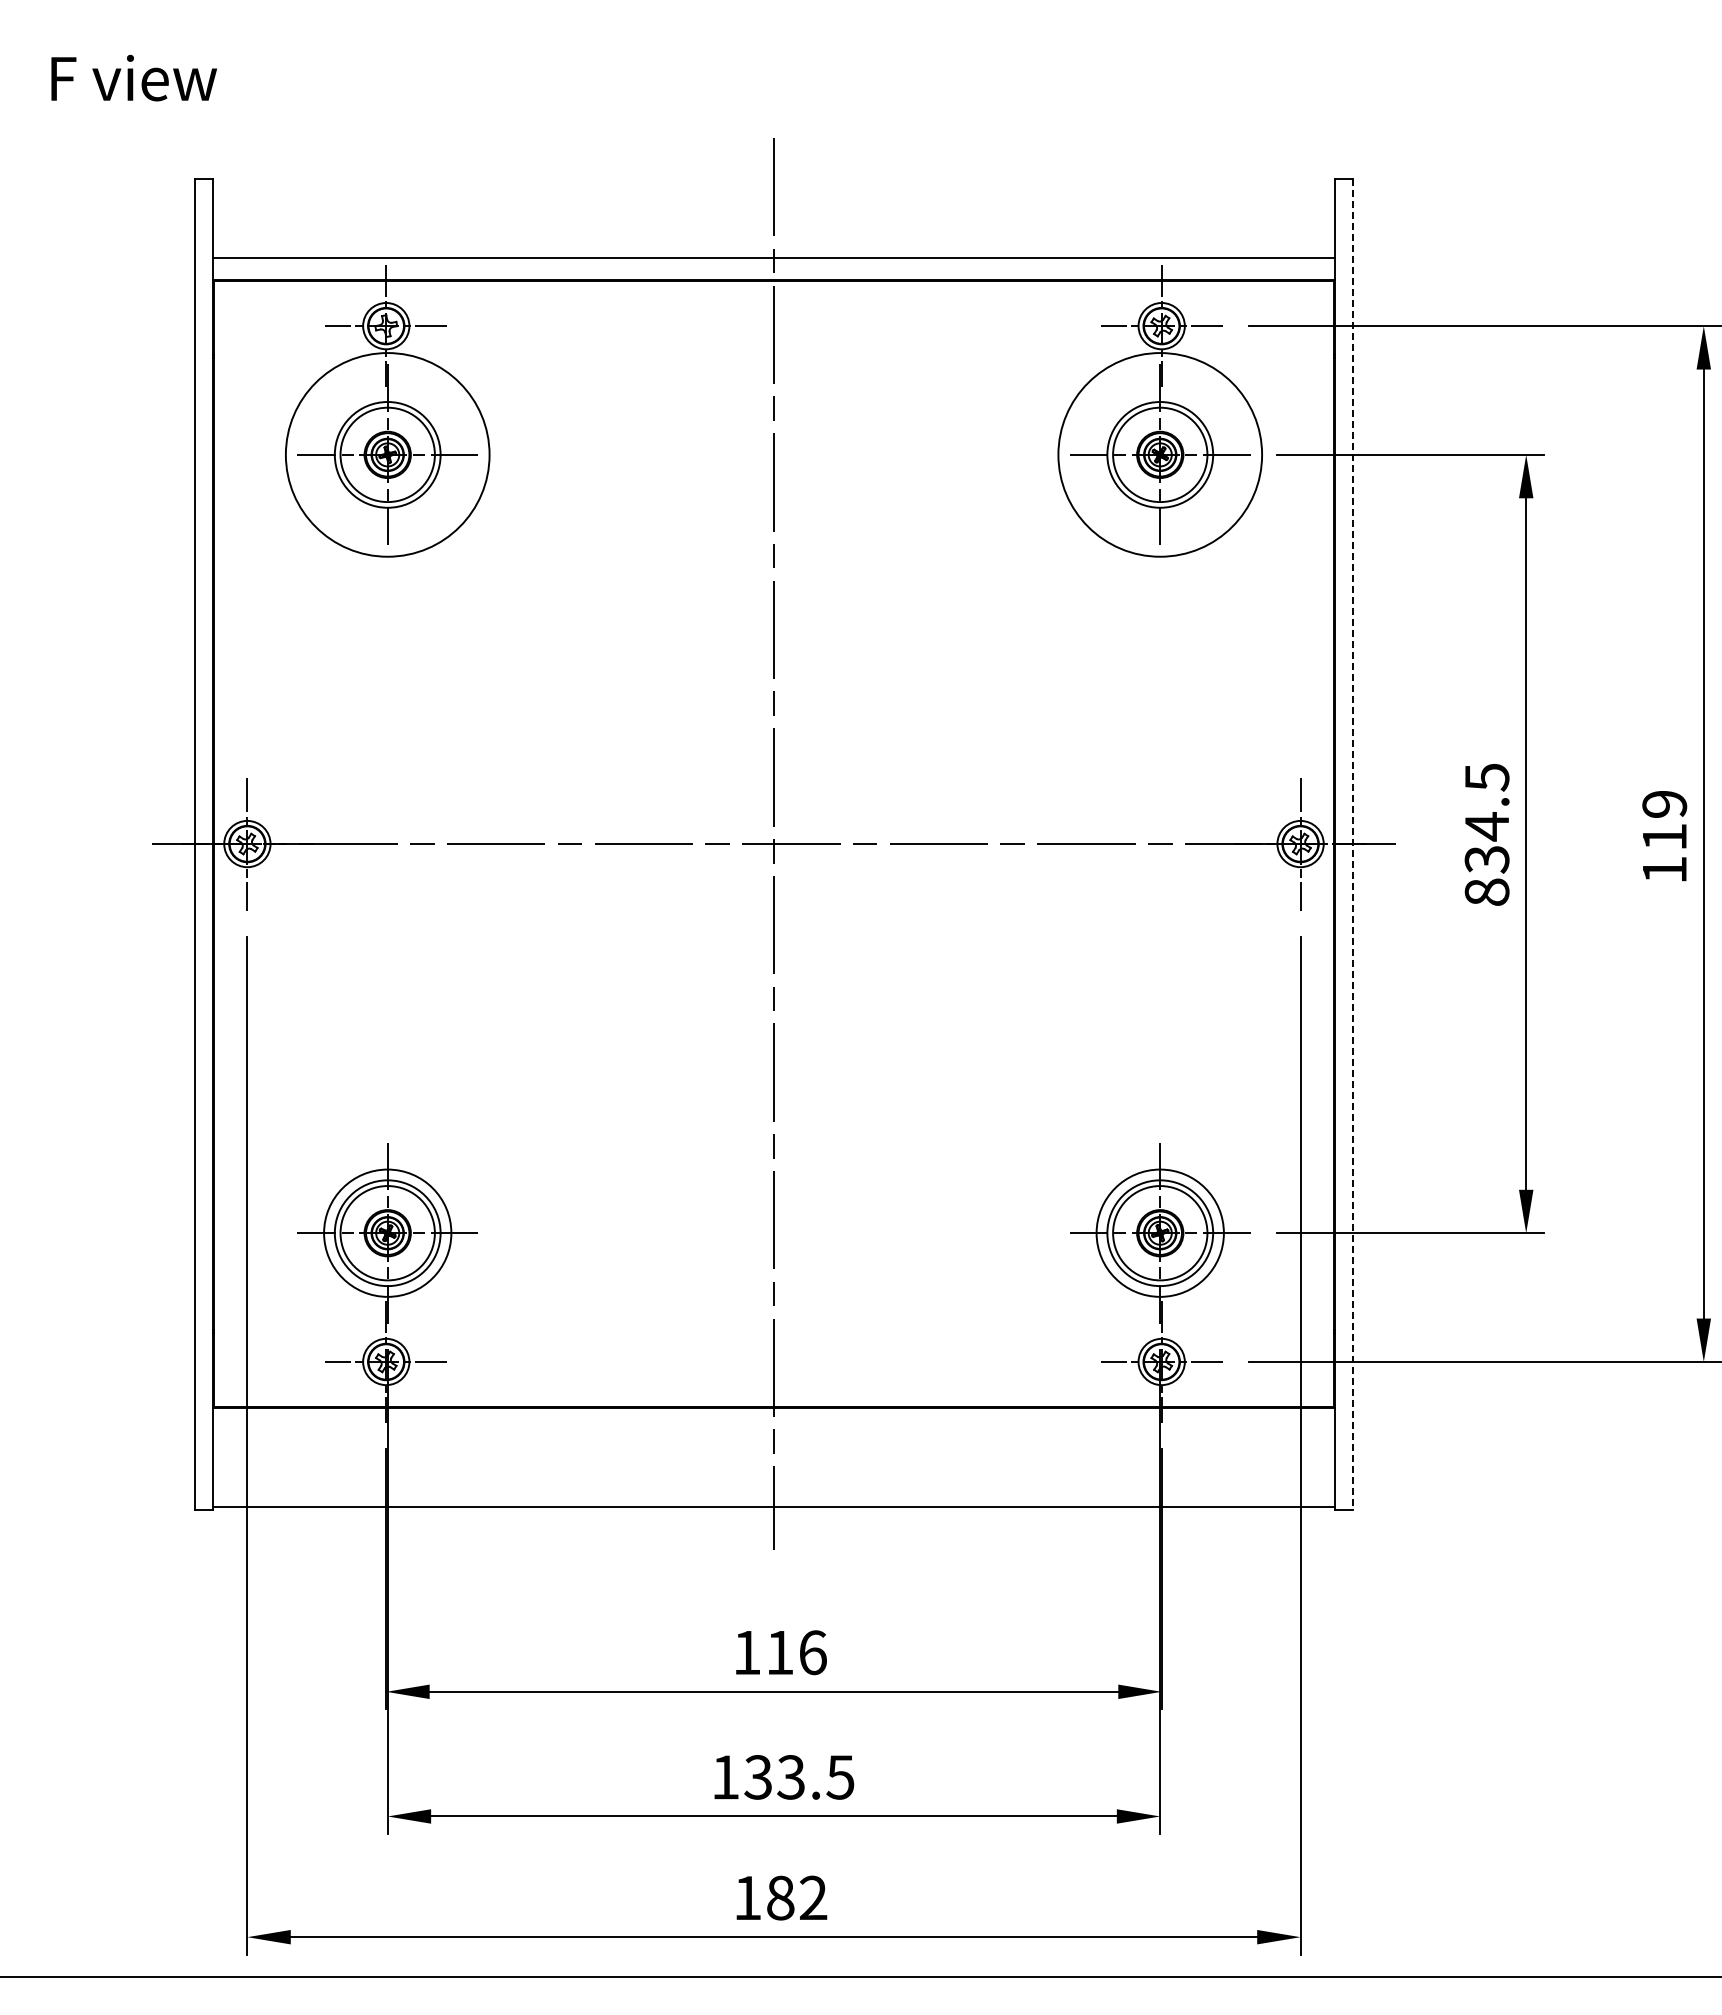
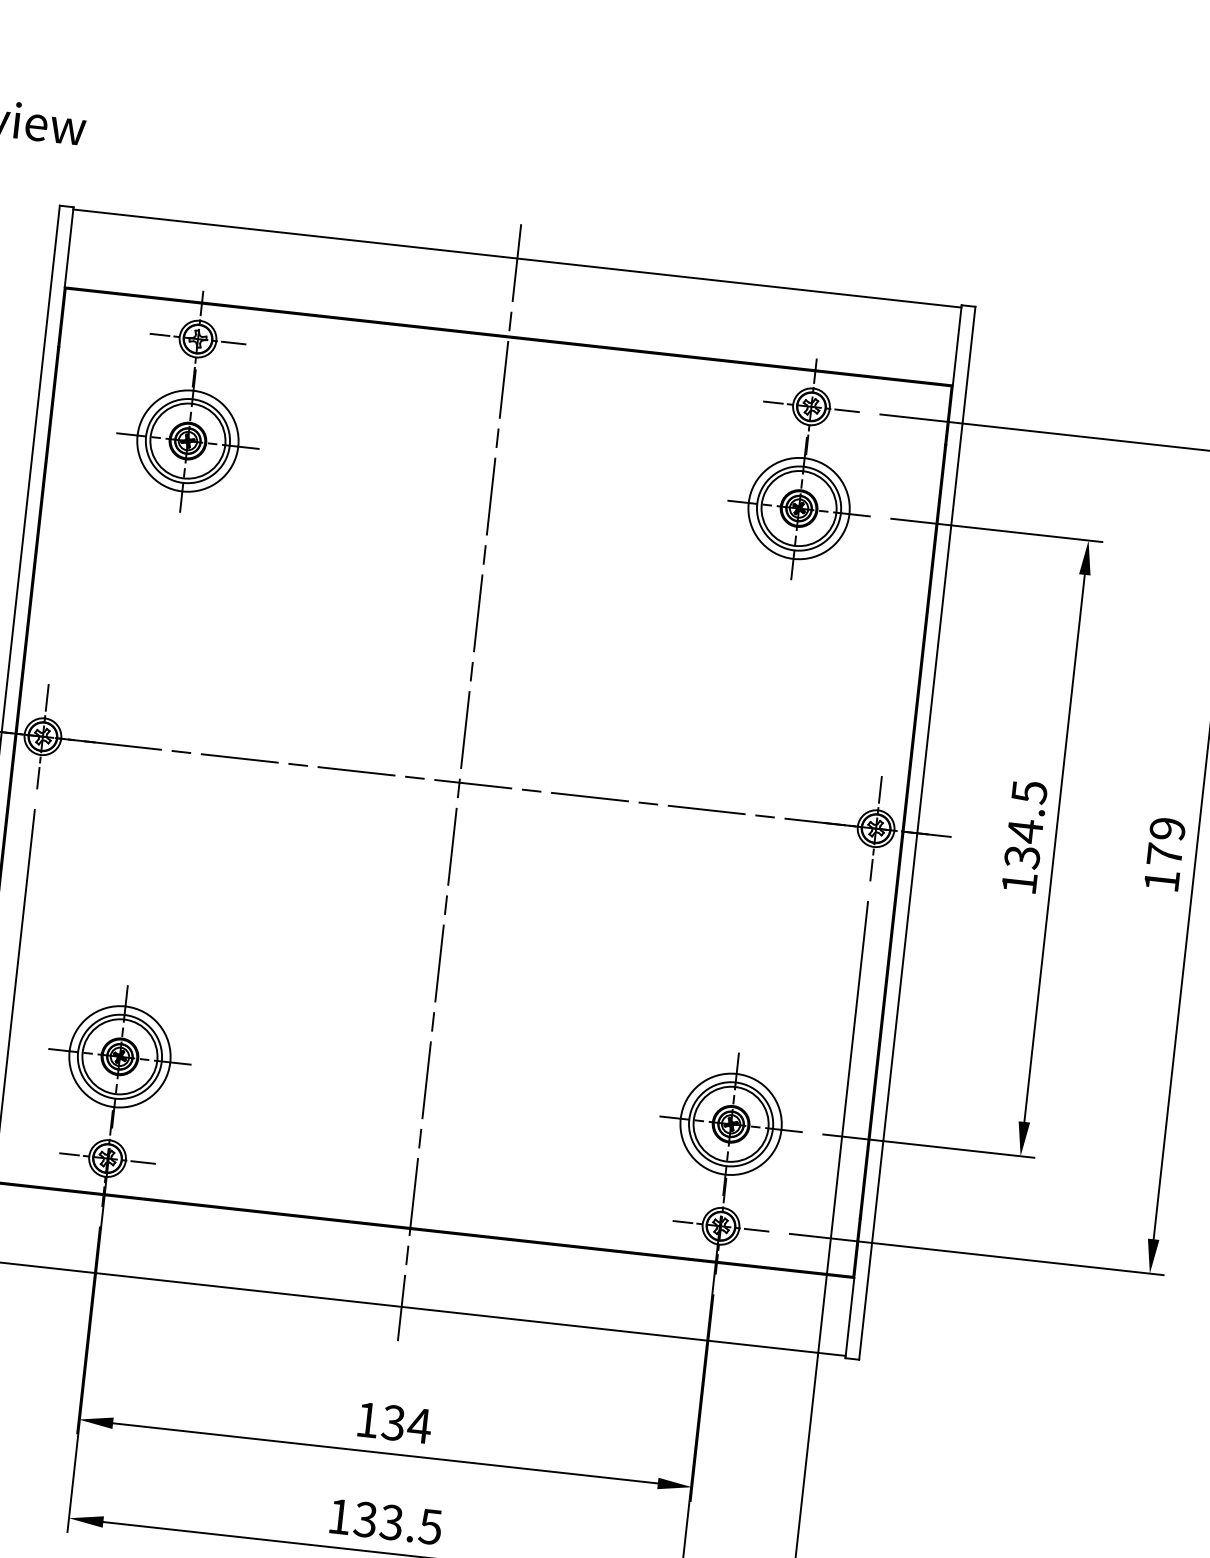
line: (773, 258) -> (516, 258), moved
circle: (387, 454) -> (187, 440), size x0.62
circle: (1159, 454) -> (798, 508), size x0.62
text: (1664, 836) -> (1164, 854), 119 -> 179
line: (1352, 844) -> (917, 833), dashed -> solid
text: (1486, 891) -> (1019, 882), 834.5 -> 134.5
text: (796, 1652) -> (406, 1424), 116 -> 134

